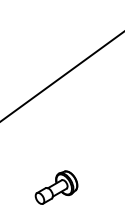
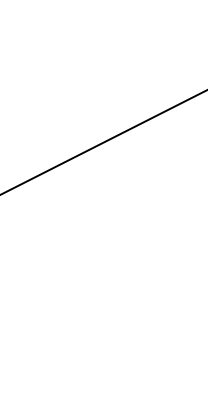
part: (56, 187) -> (92, 333), removed

